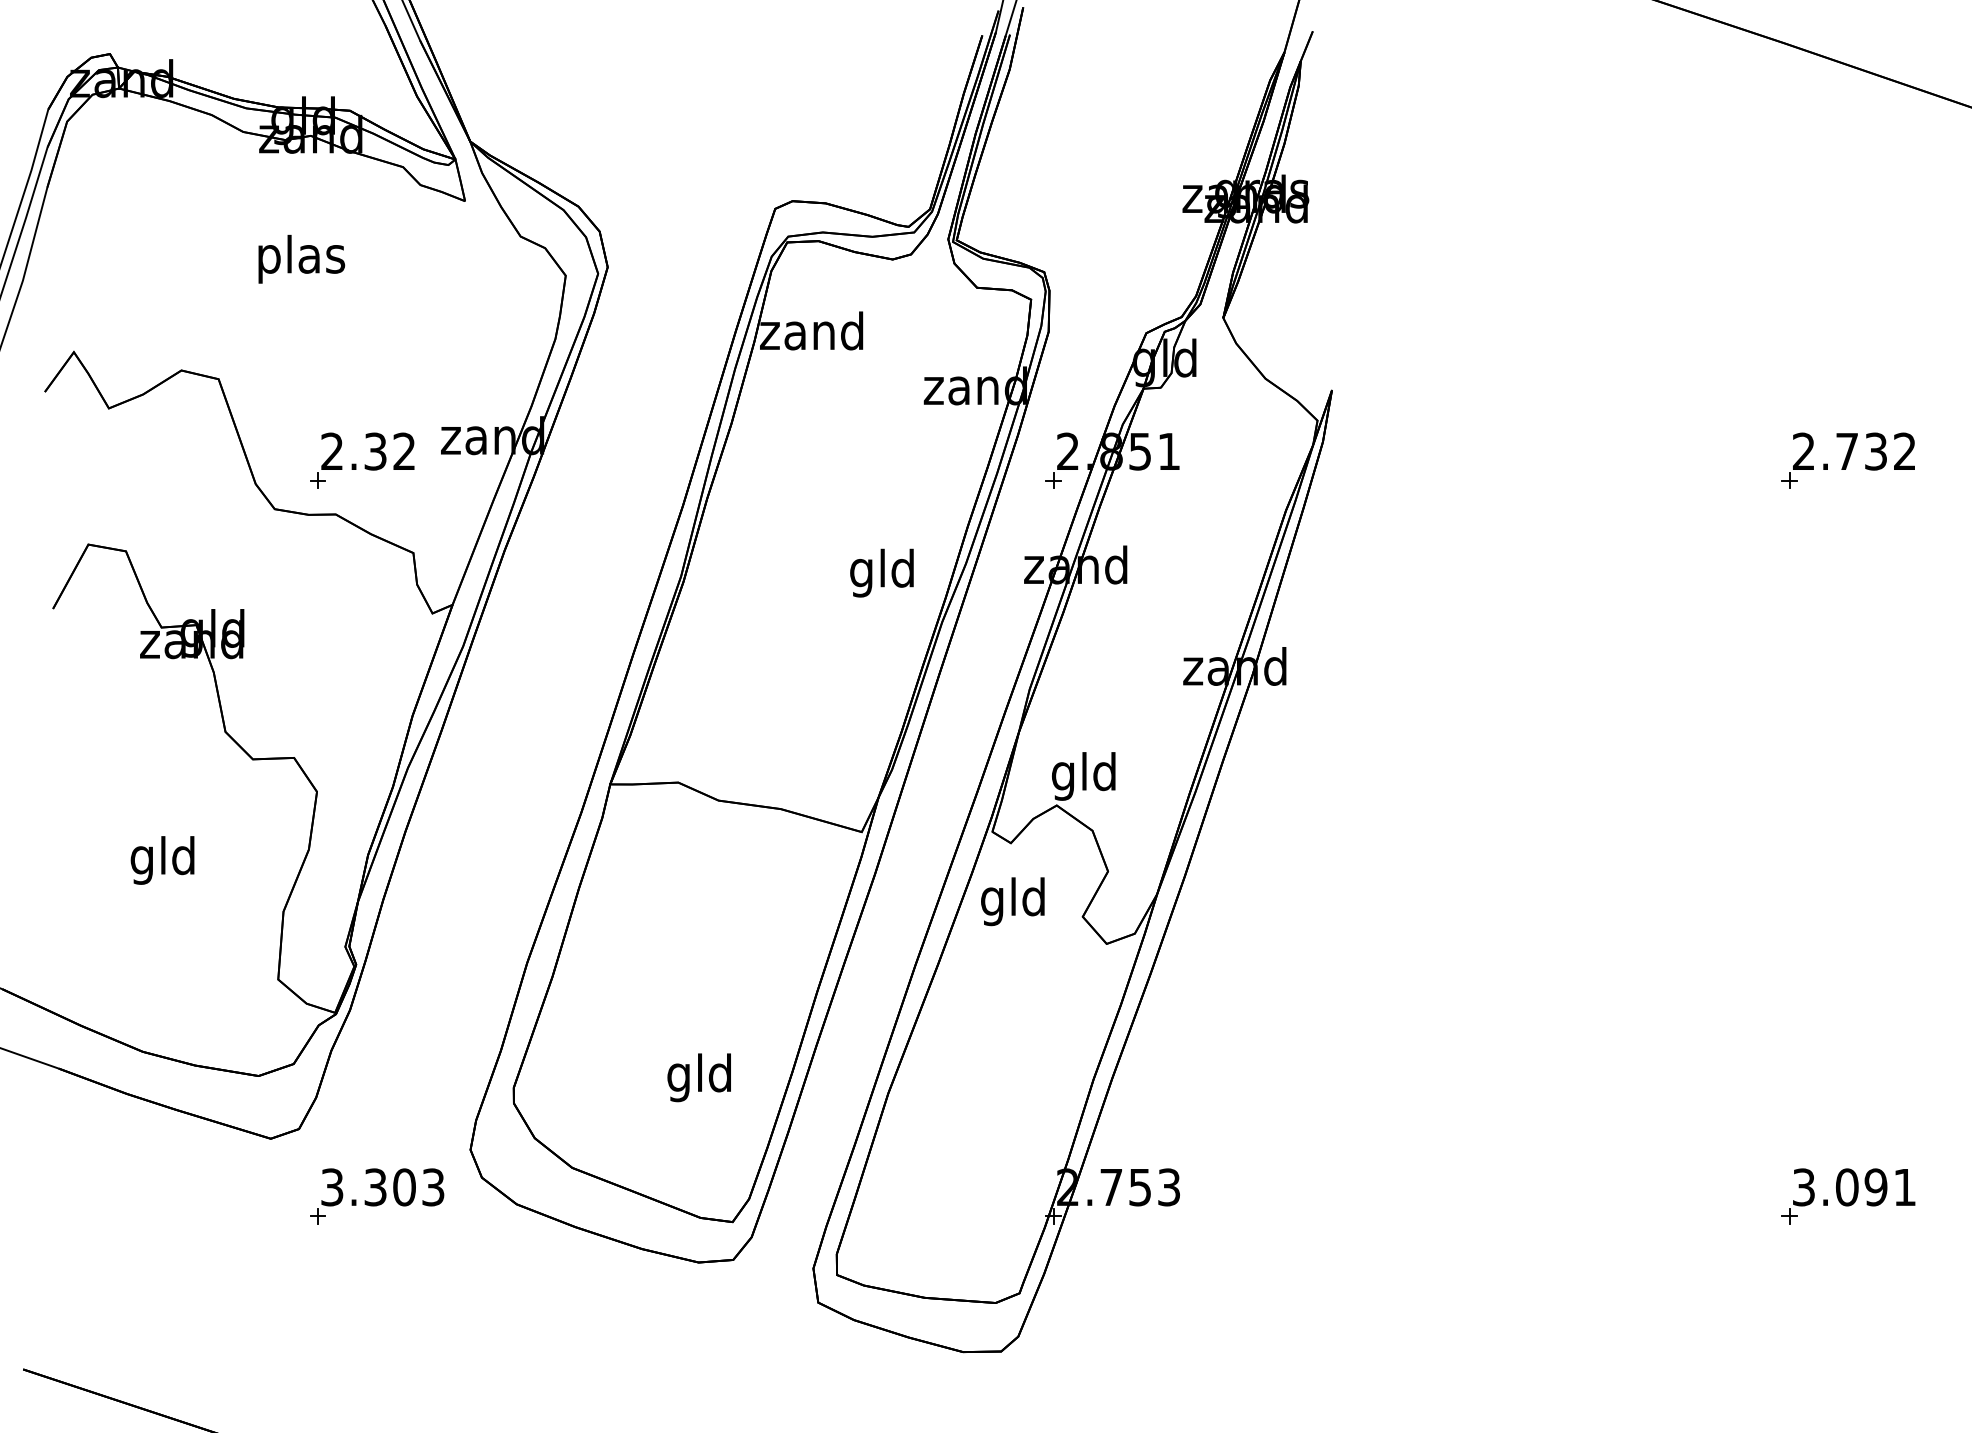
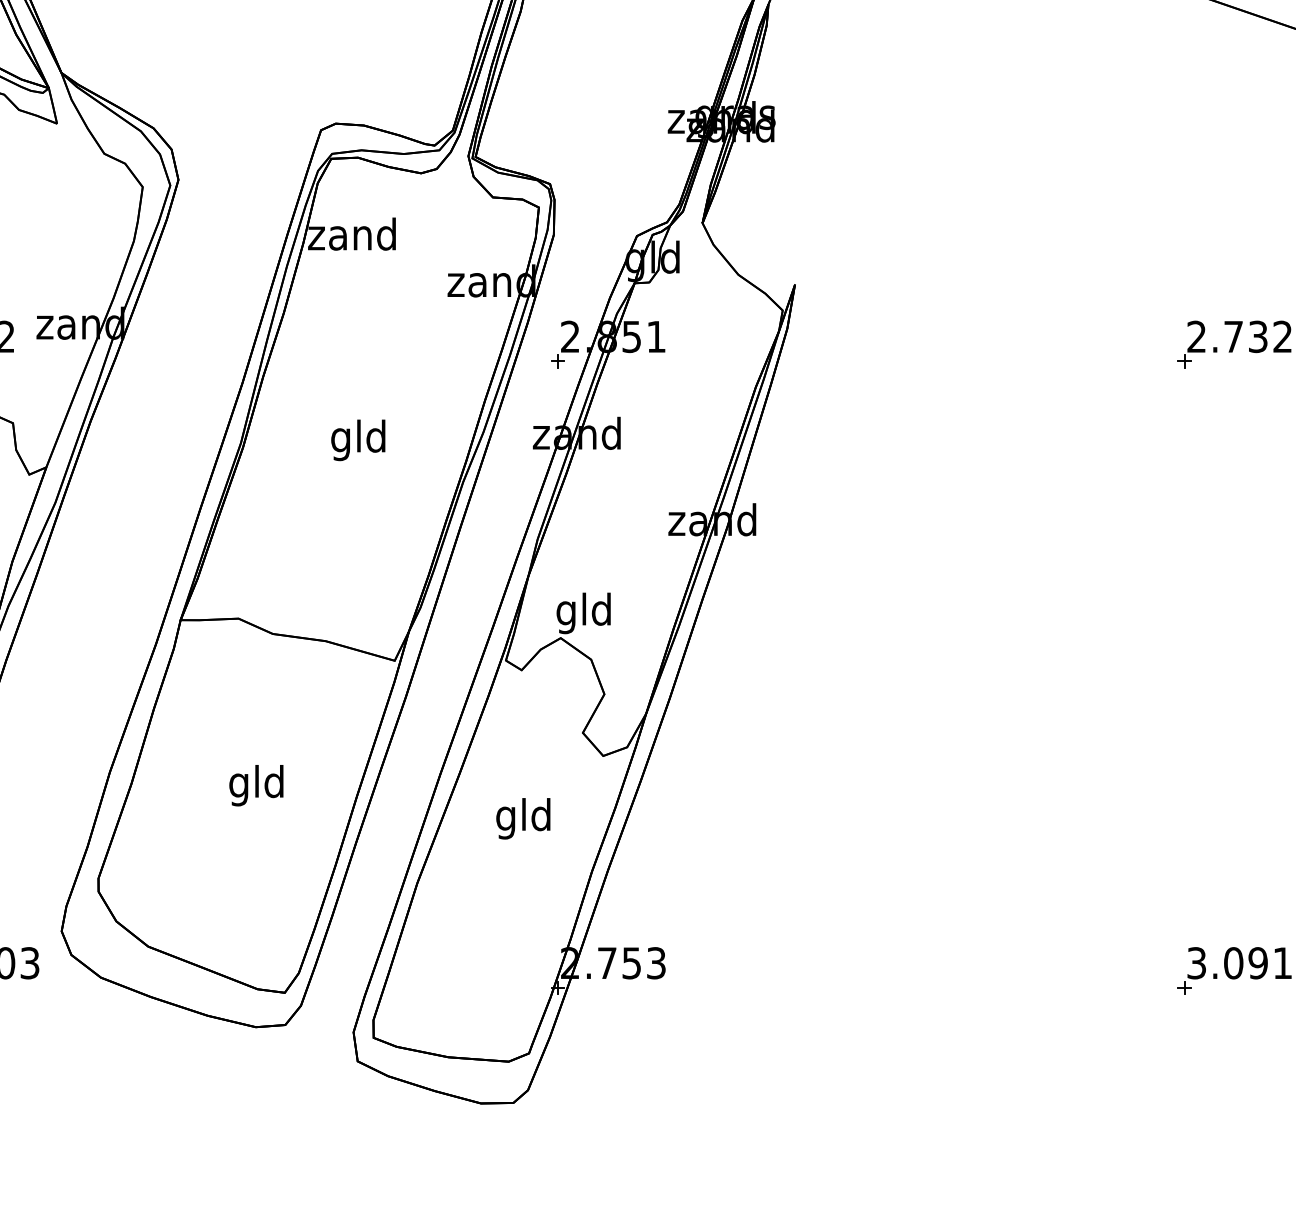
text: (881, 572) -> (357, 439), moved
text: (1012, 901) -> (523, 818), moved
text: (698, 1077) -> (255, 785), moved

